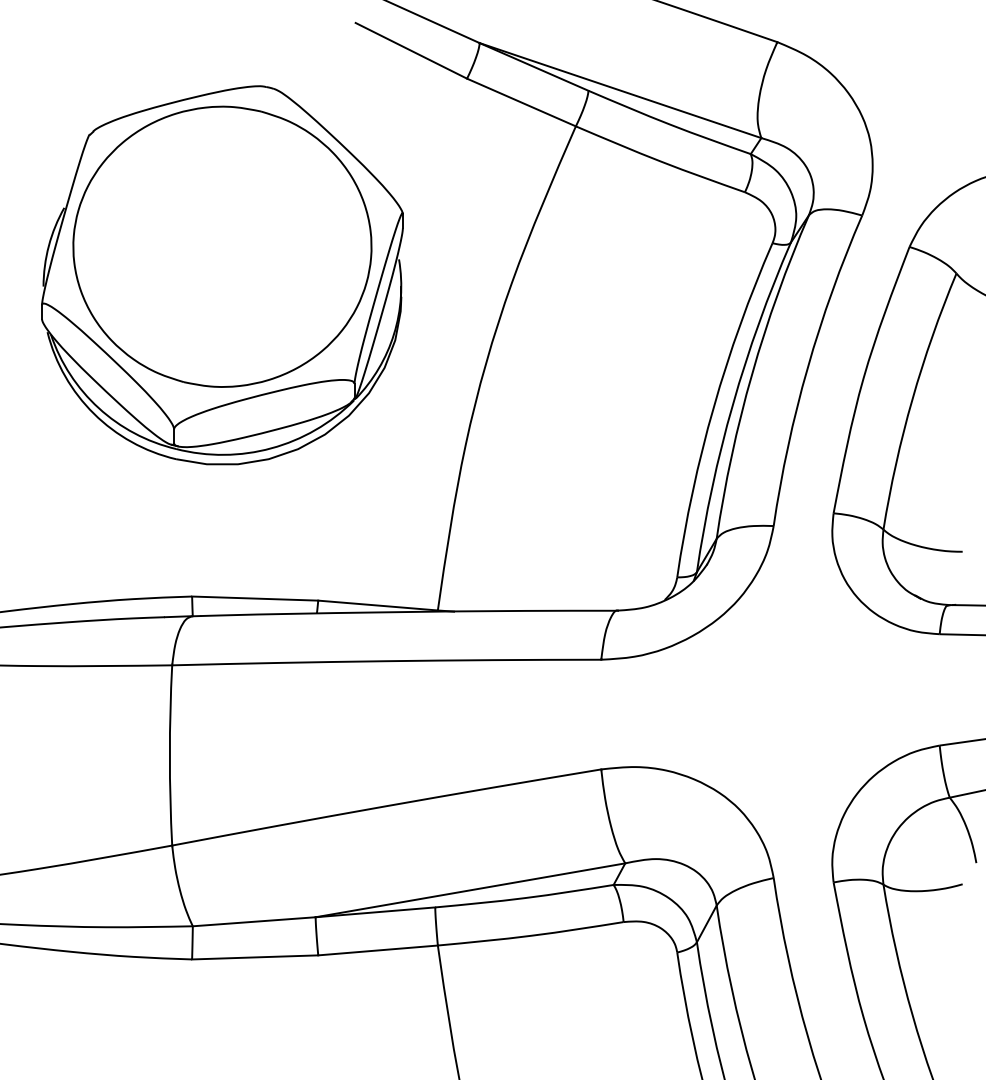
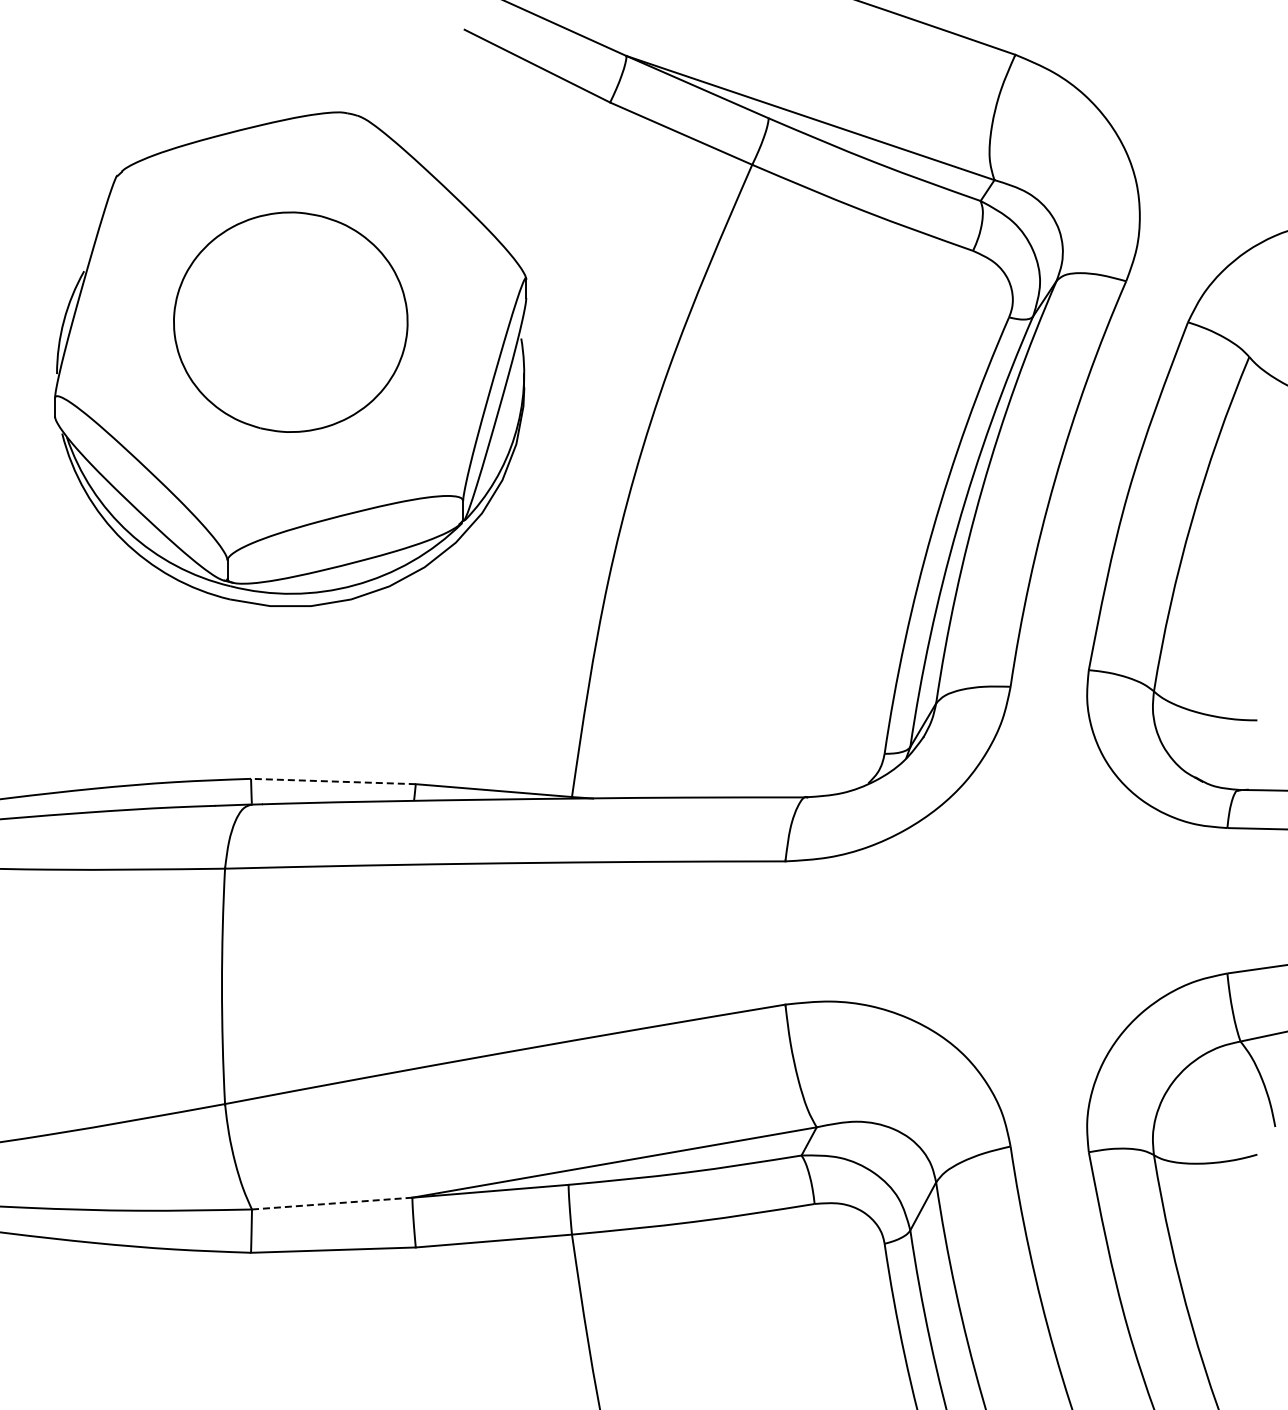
part: (222, 247) -> (290, 322), size x0.6
line: (254, 598) -> (332, 781), solid -> dashed
line: (254, 921) -> (332, 1203), solid -> dashed

